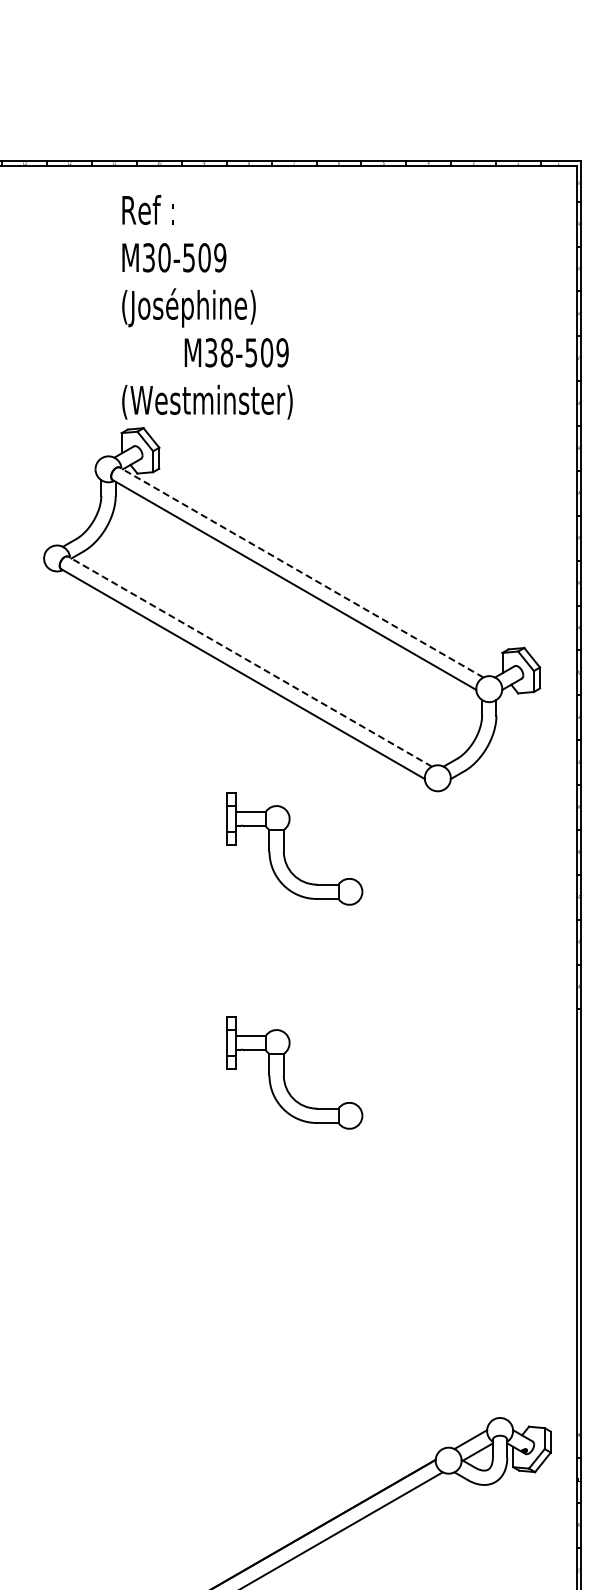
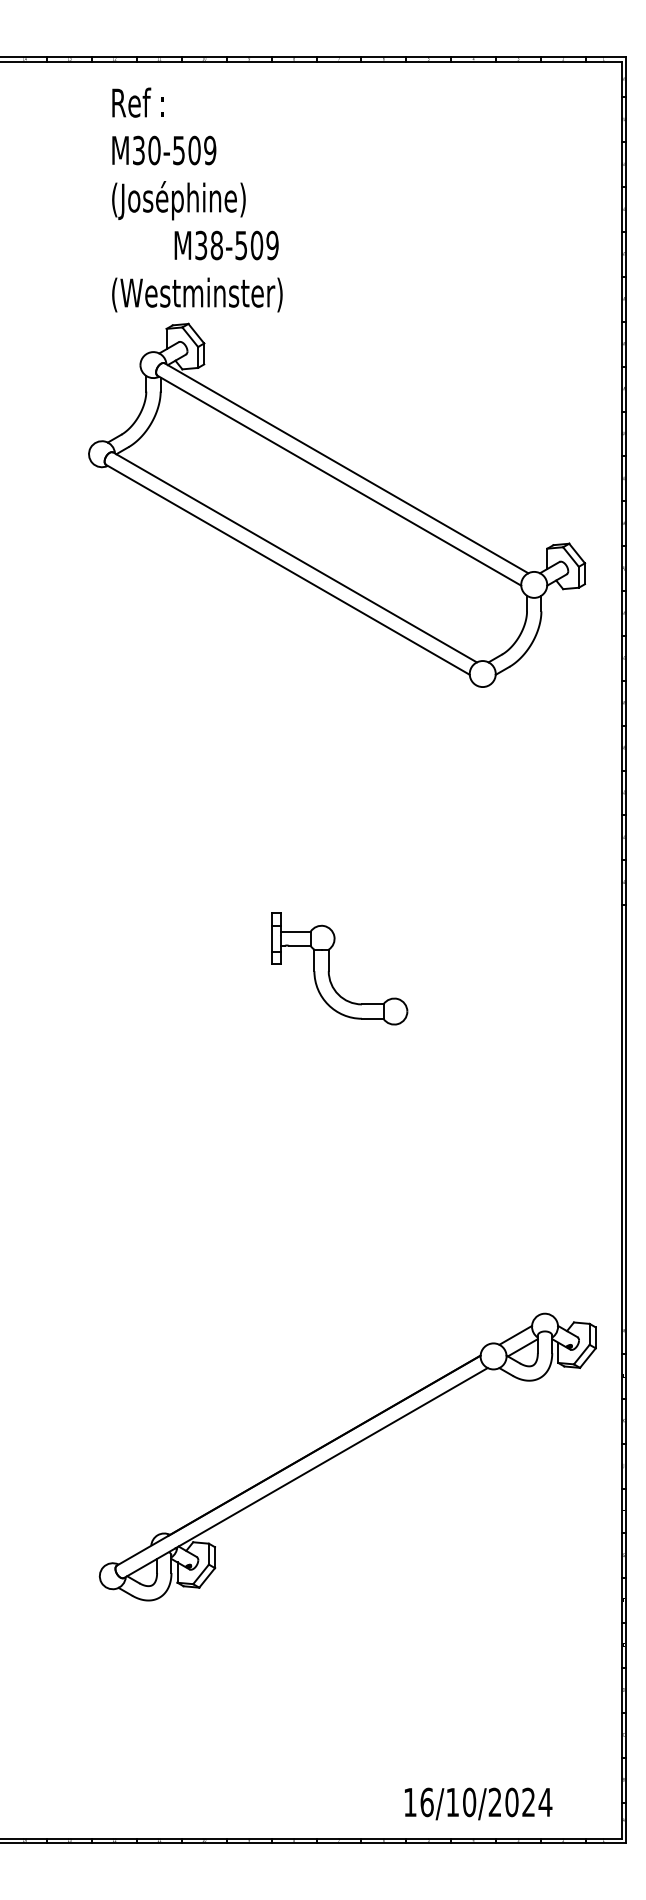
text: (207, 306) -> (197, 199), moved
line: (301, 572) -> (346, 468), dashed -> solid
line: (250, 661) -> (295, 557), dashed -> solid
part: (284, 848) -> (329, 744), removed

